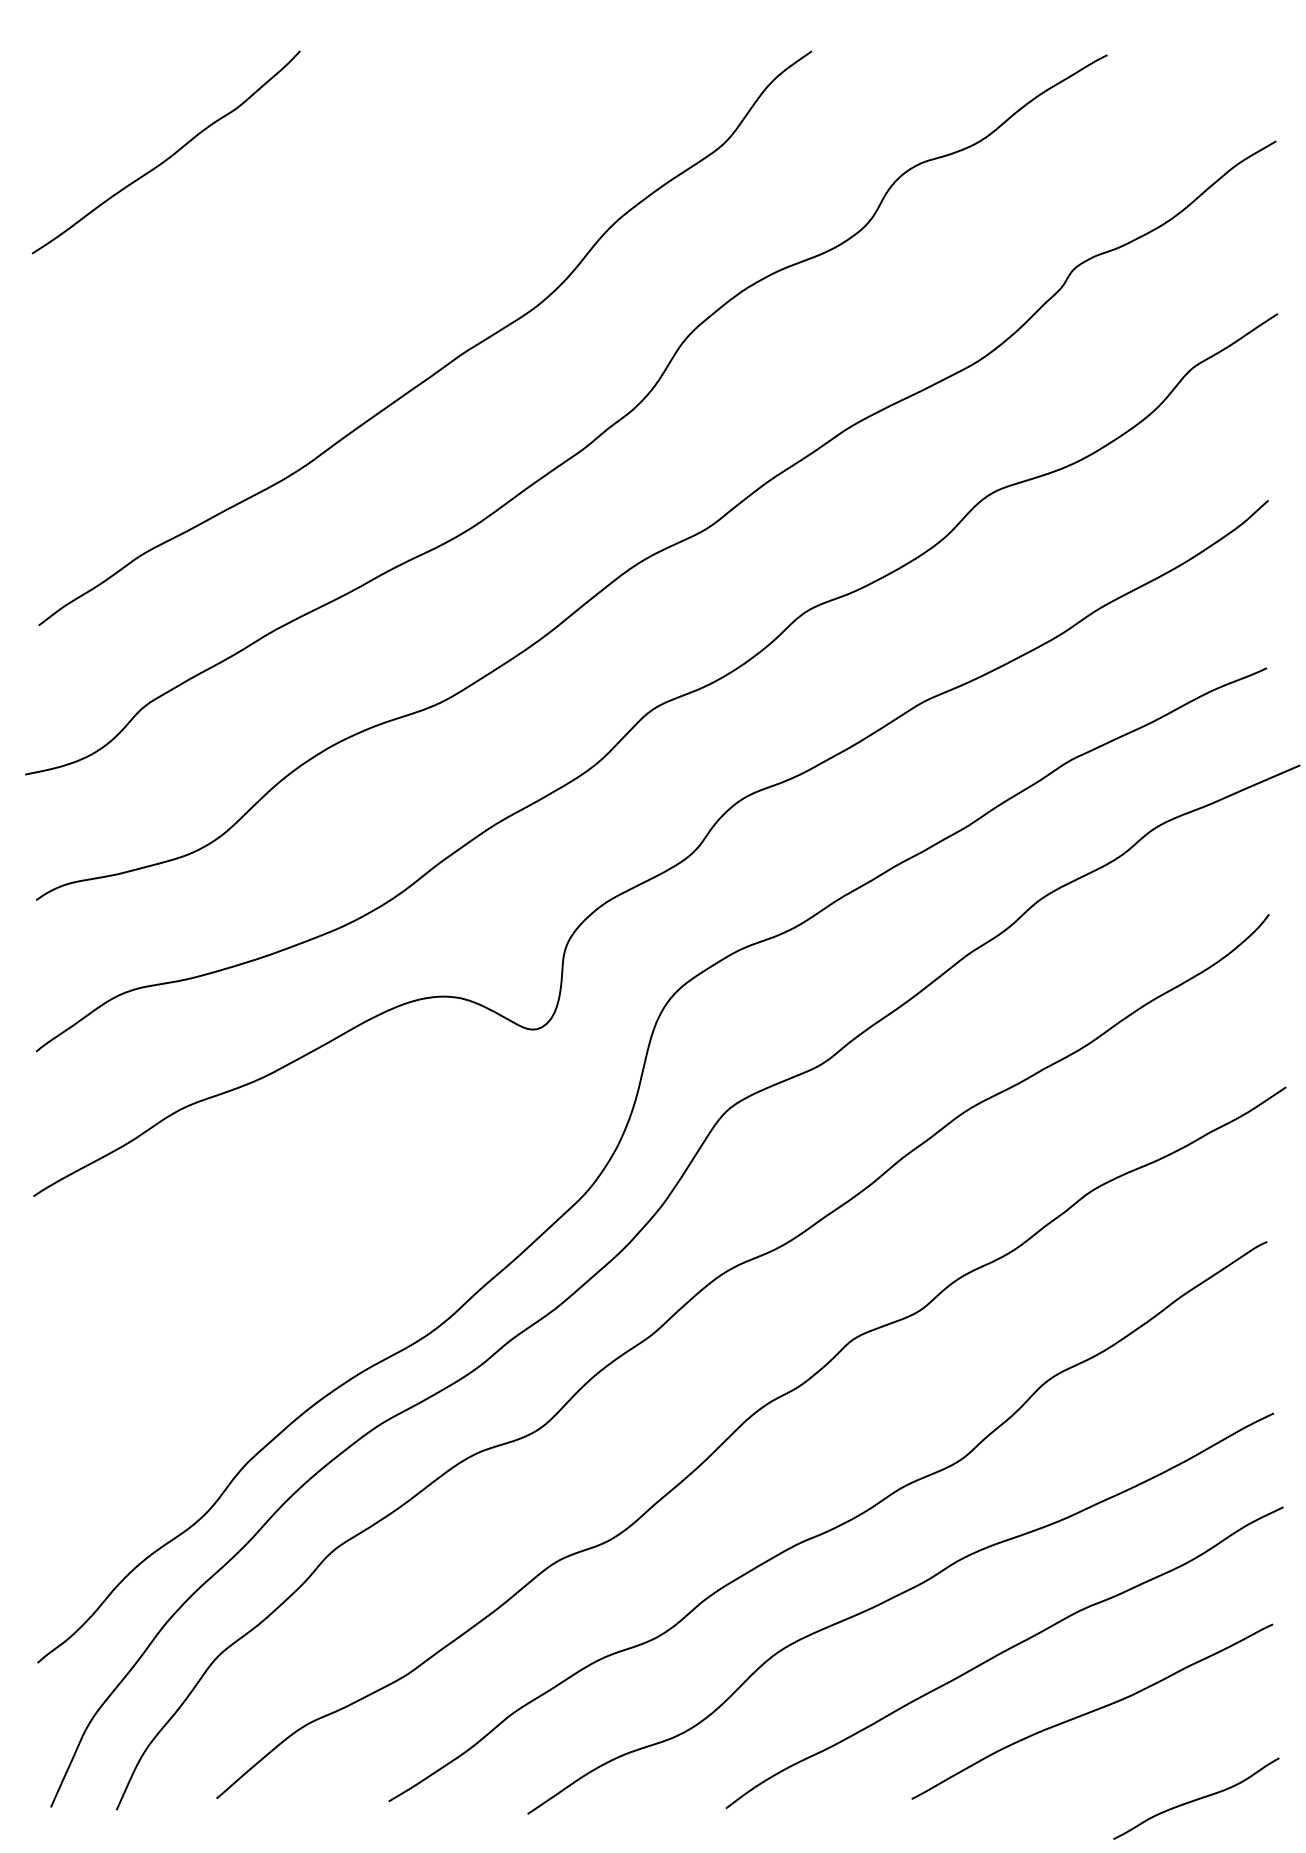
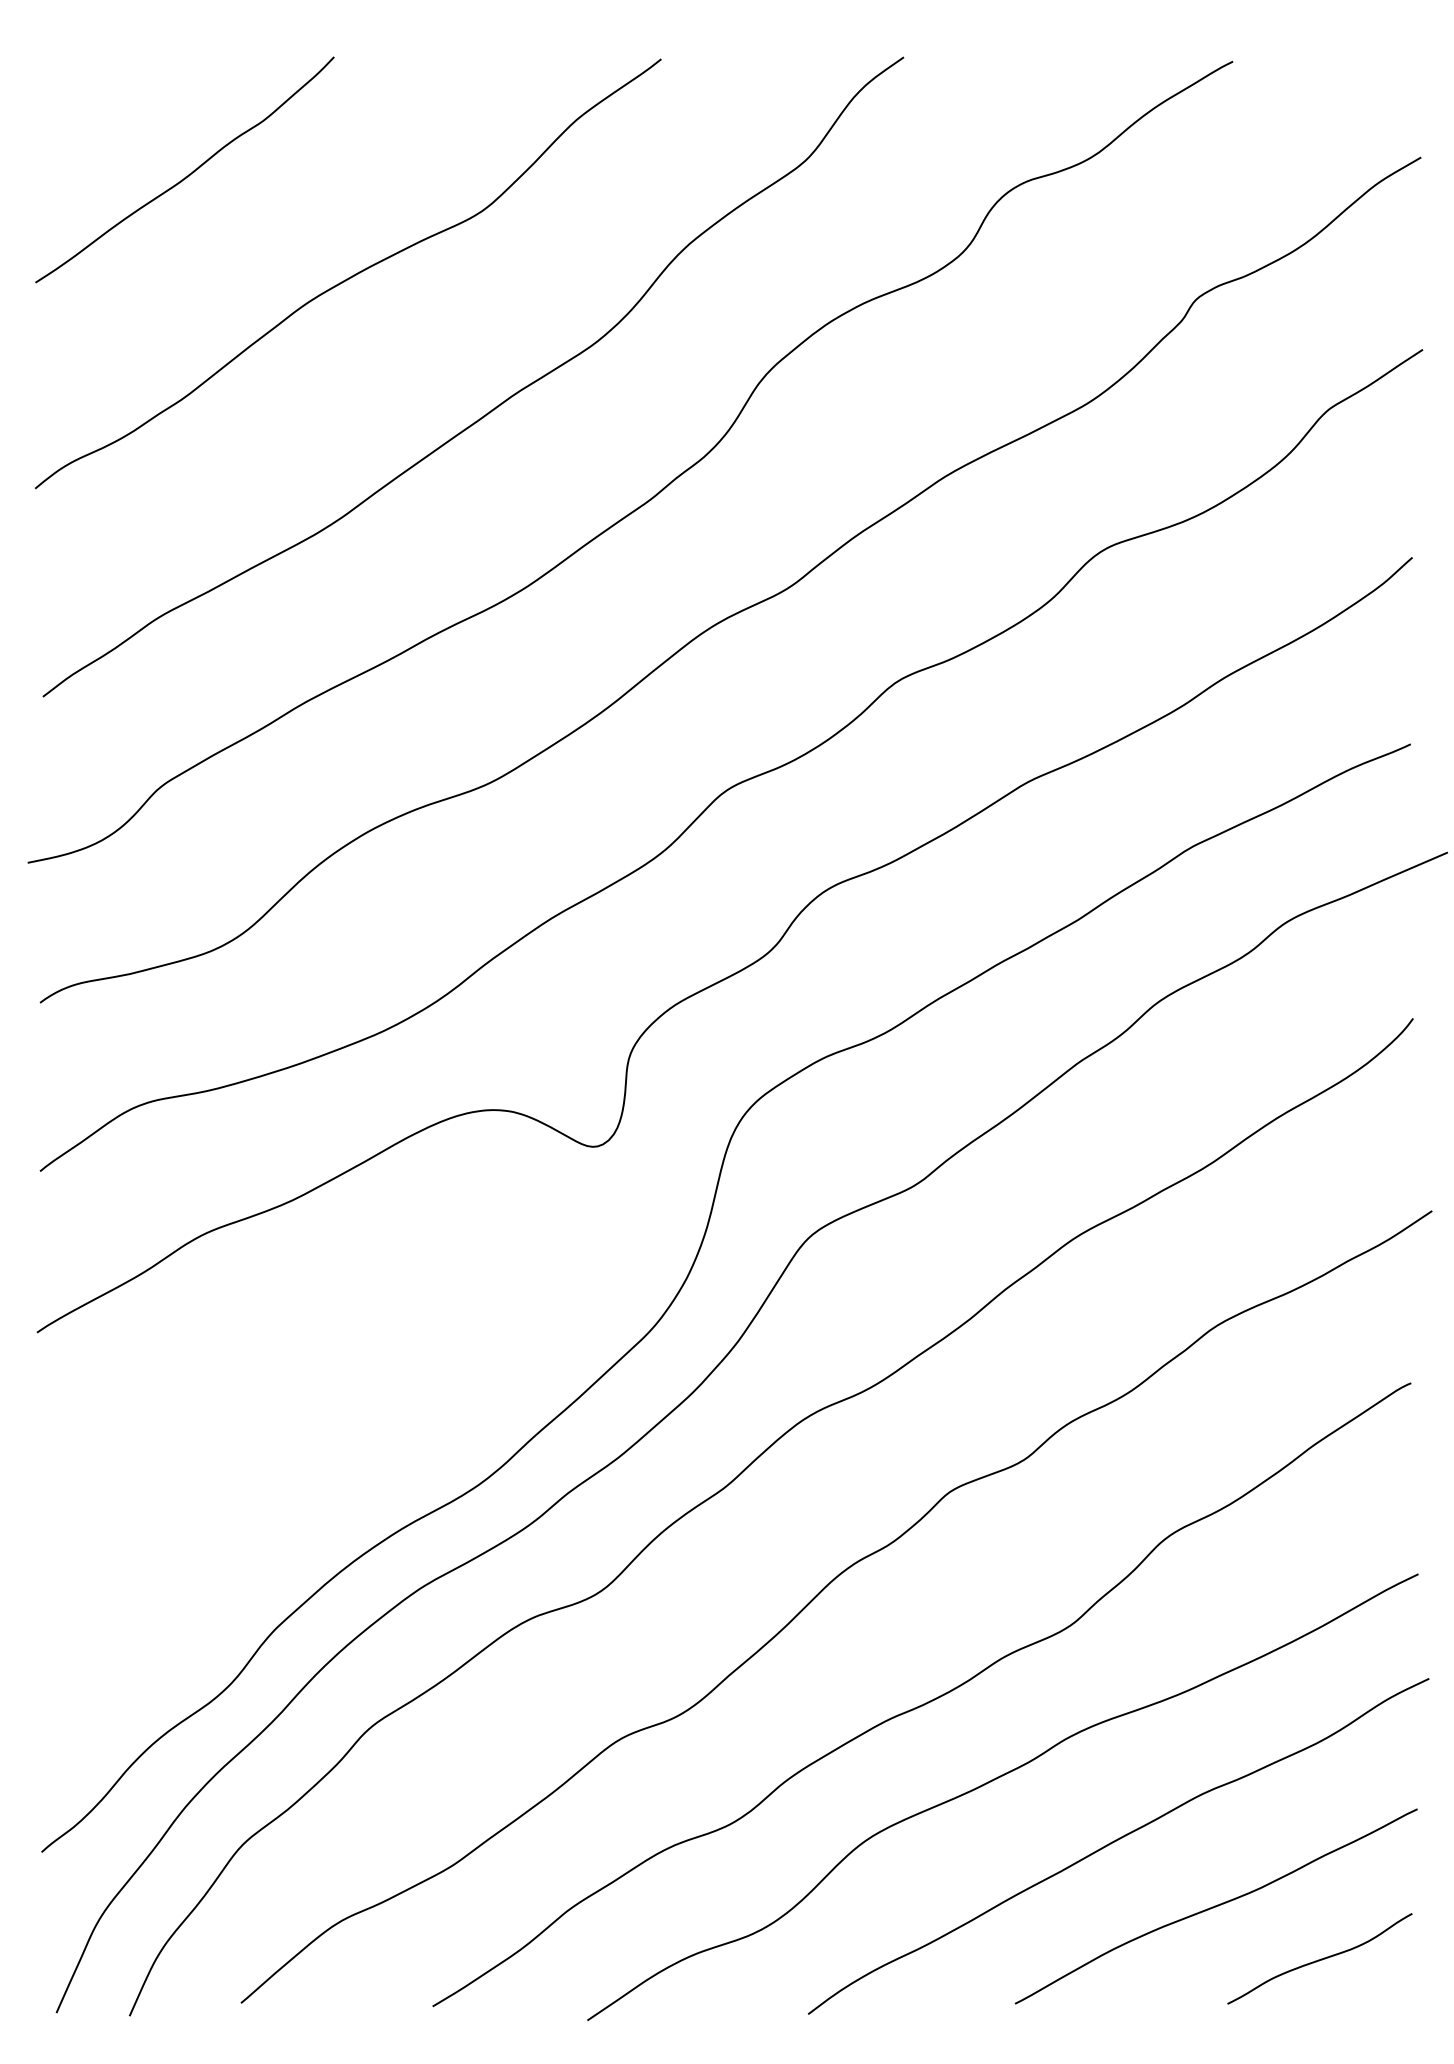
curve: (315, 247) -> (351, 275), added
curve: (1196, 1798) -> (1320, 1958), moved

